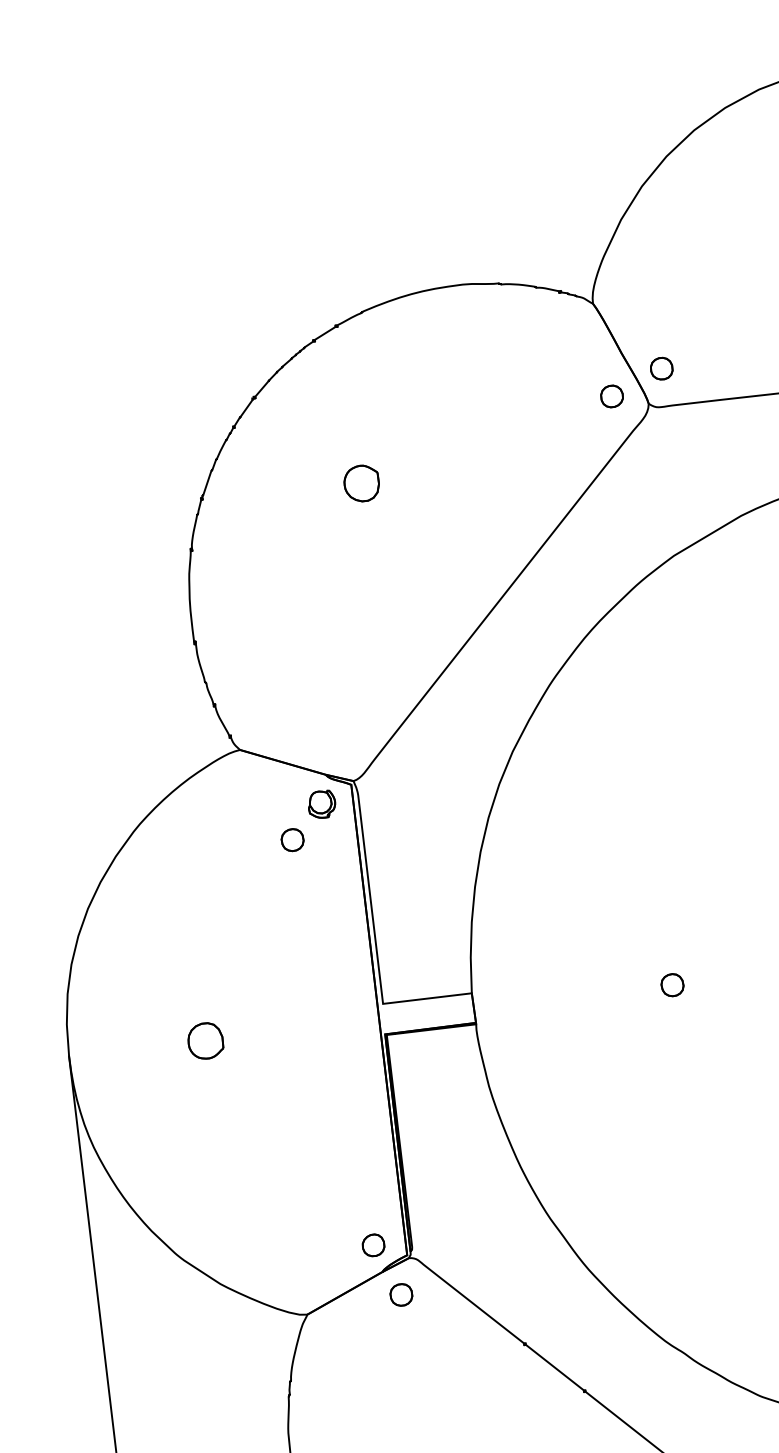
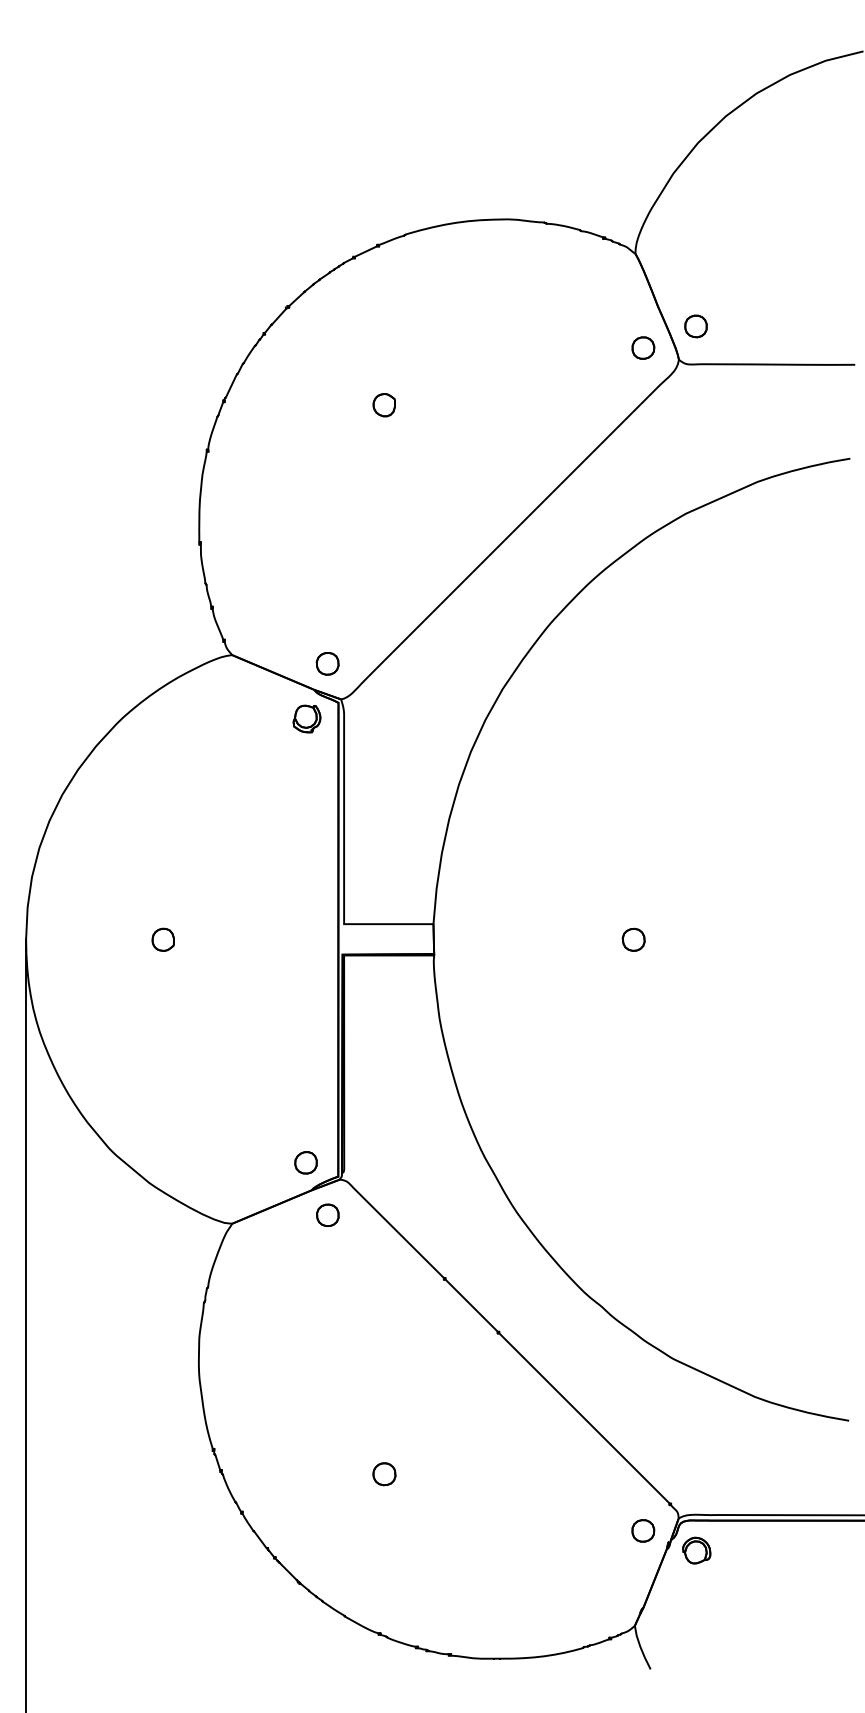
part: (360, 484) -> (383, 405), size x0.62
part: (292, 839) -> (327, 663), moved
part: (204, 1040) -> (162, 939), size x0.62

